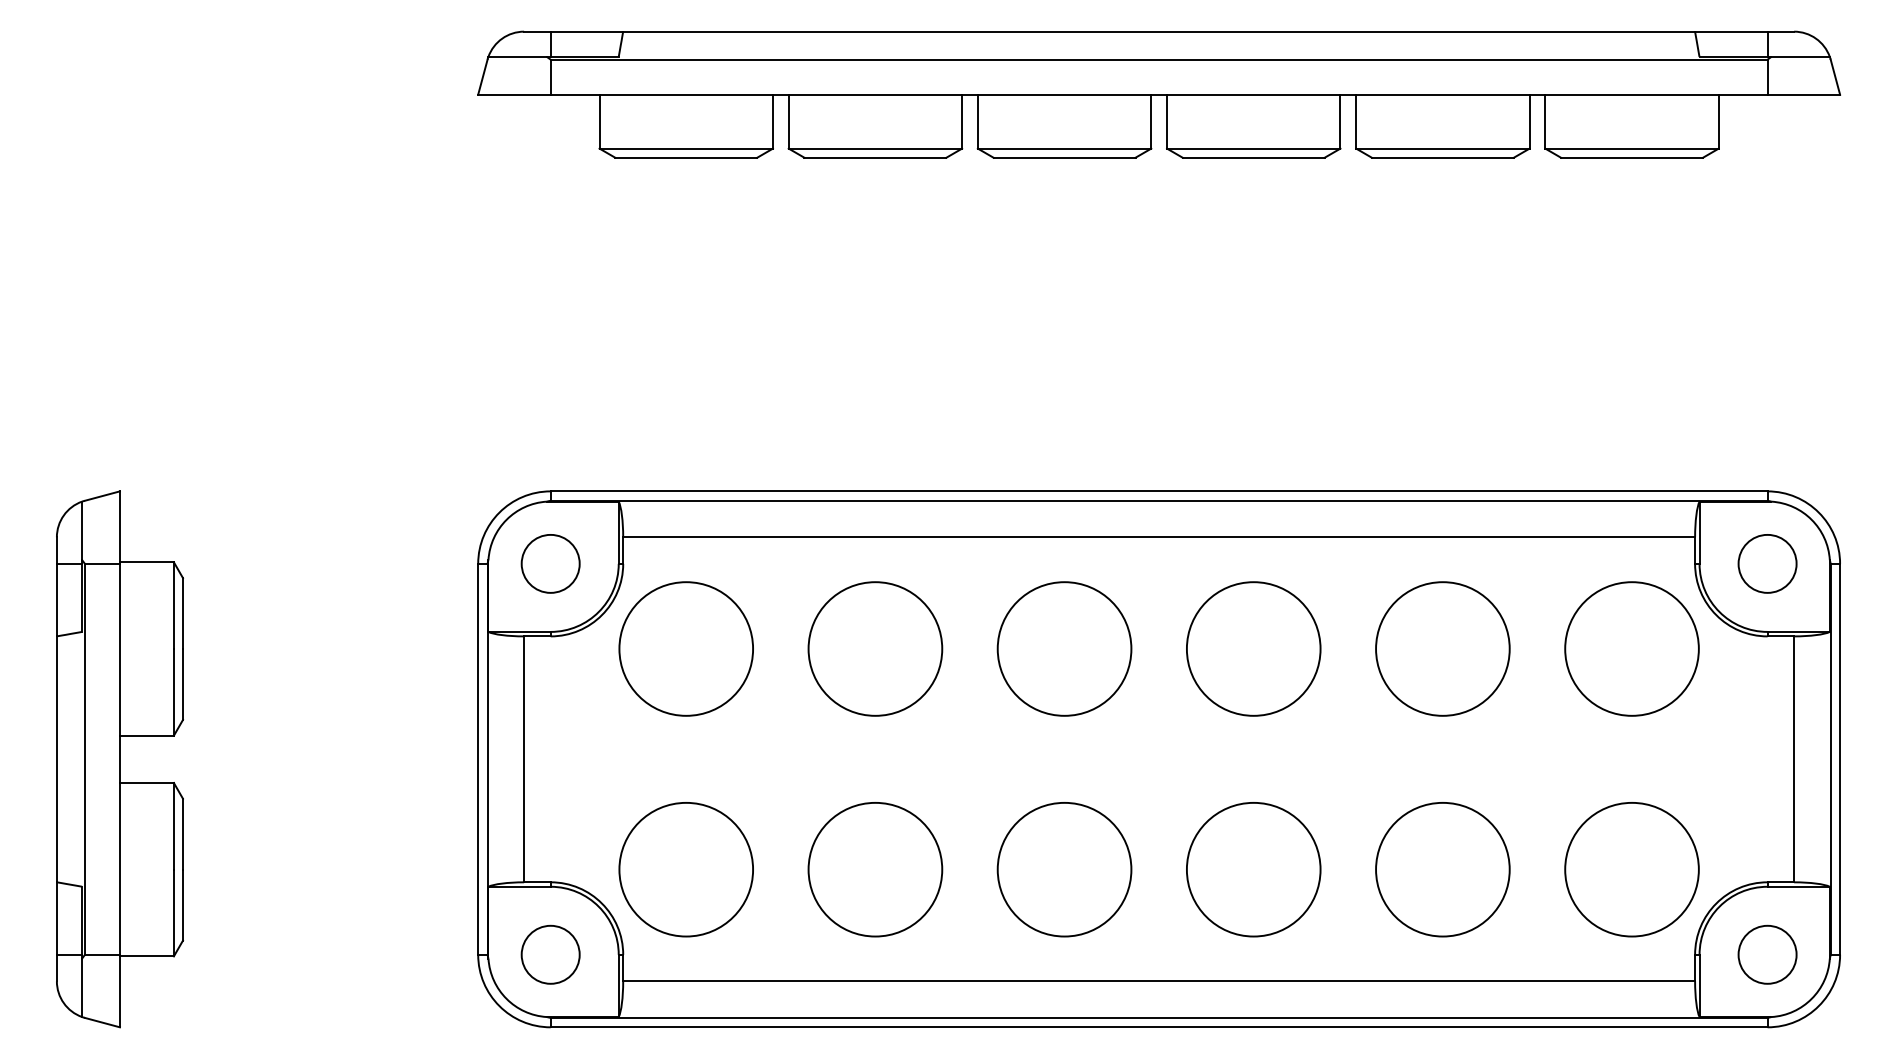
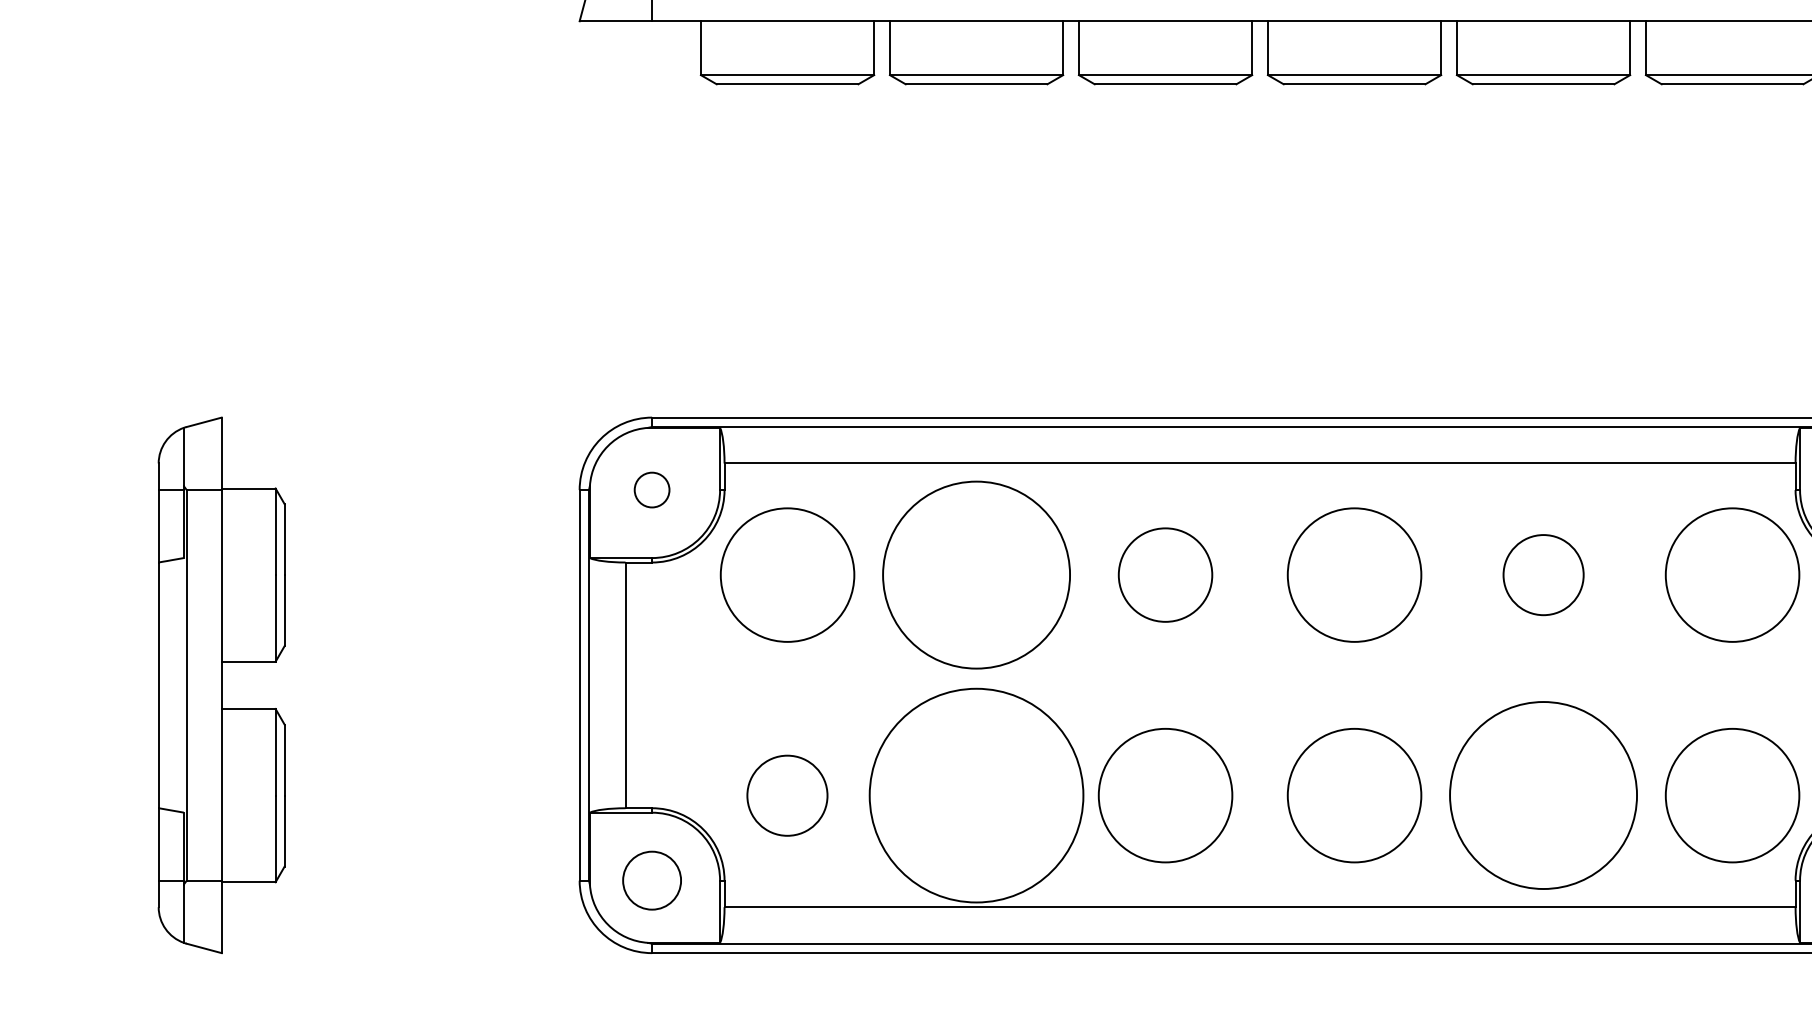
circle: (550, 563) -> (651, 489), size x0.6
circle: (875, 648) -> (976, 574), size x1.4
circle: (1064, 648) -> (1165, 574), size x0.7
circle: (1442, 648) -> (1543, 574), size x0.6
circle: (685, 869) -> (786, 795), size x0.6
circle: (875, 869) -> (976, 795), size x1.6
circle: (1442, 869) -> (1543, 795), size x1.4

